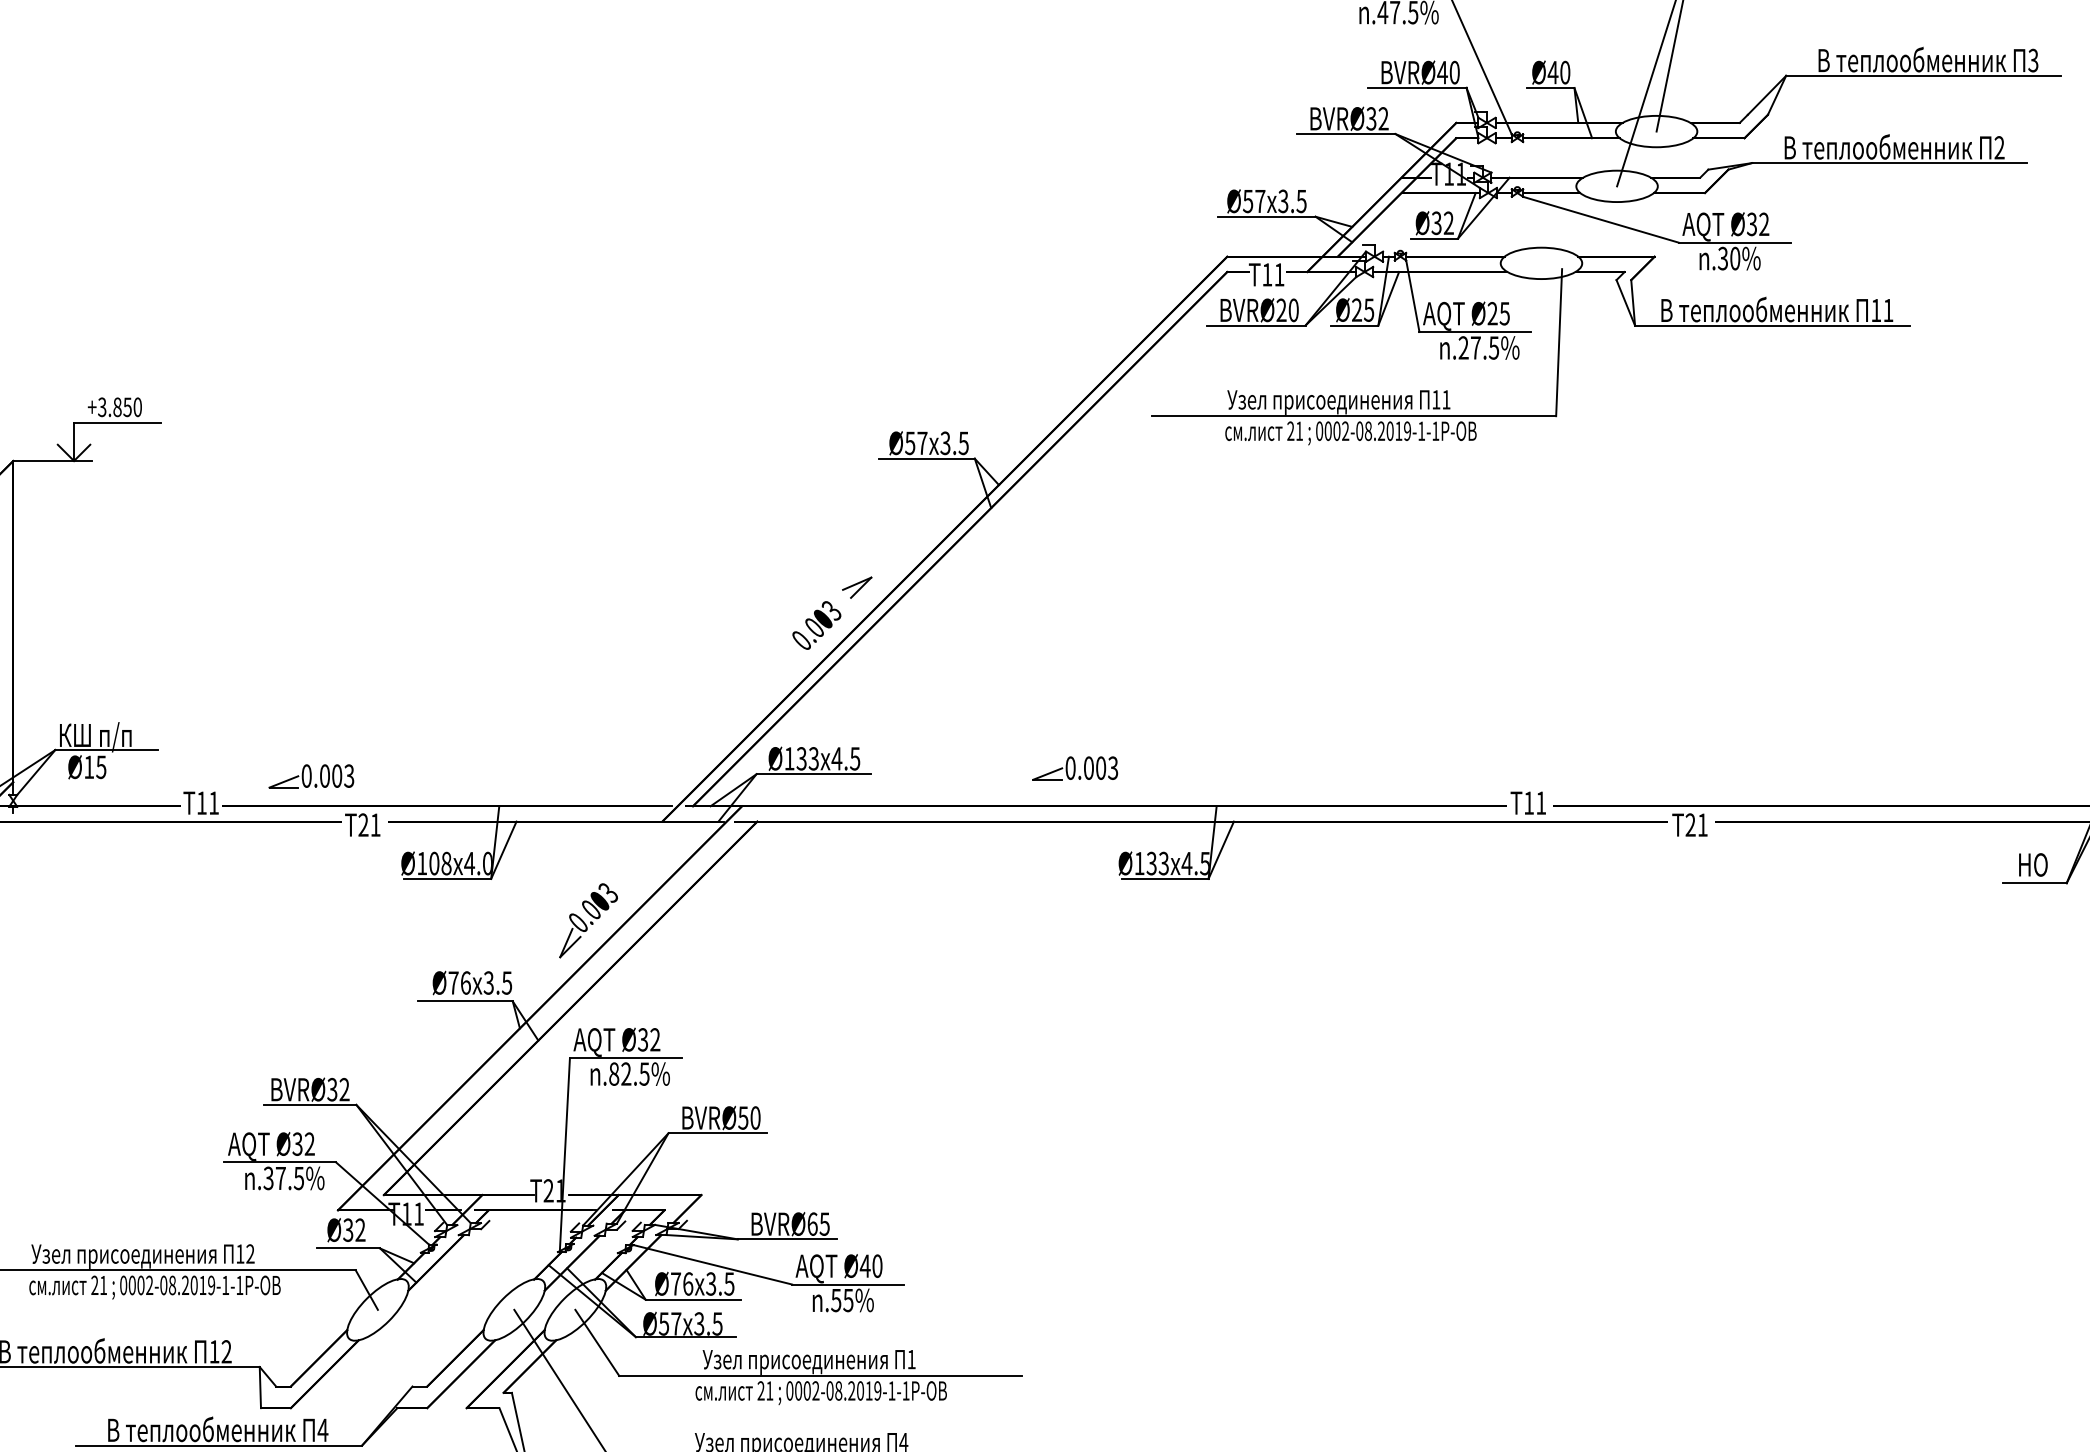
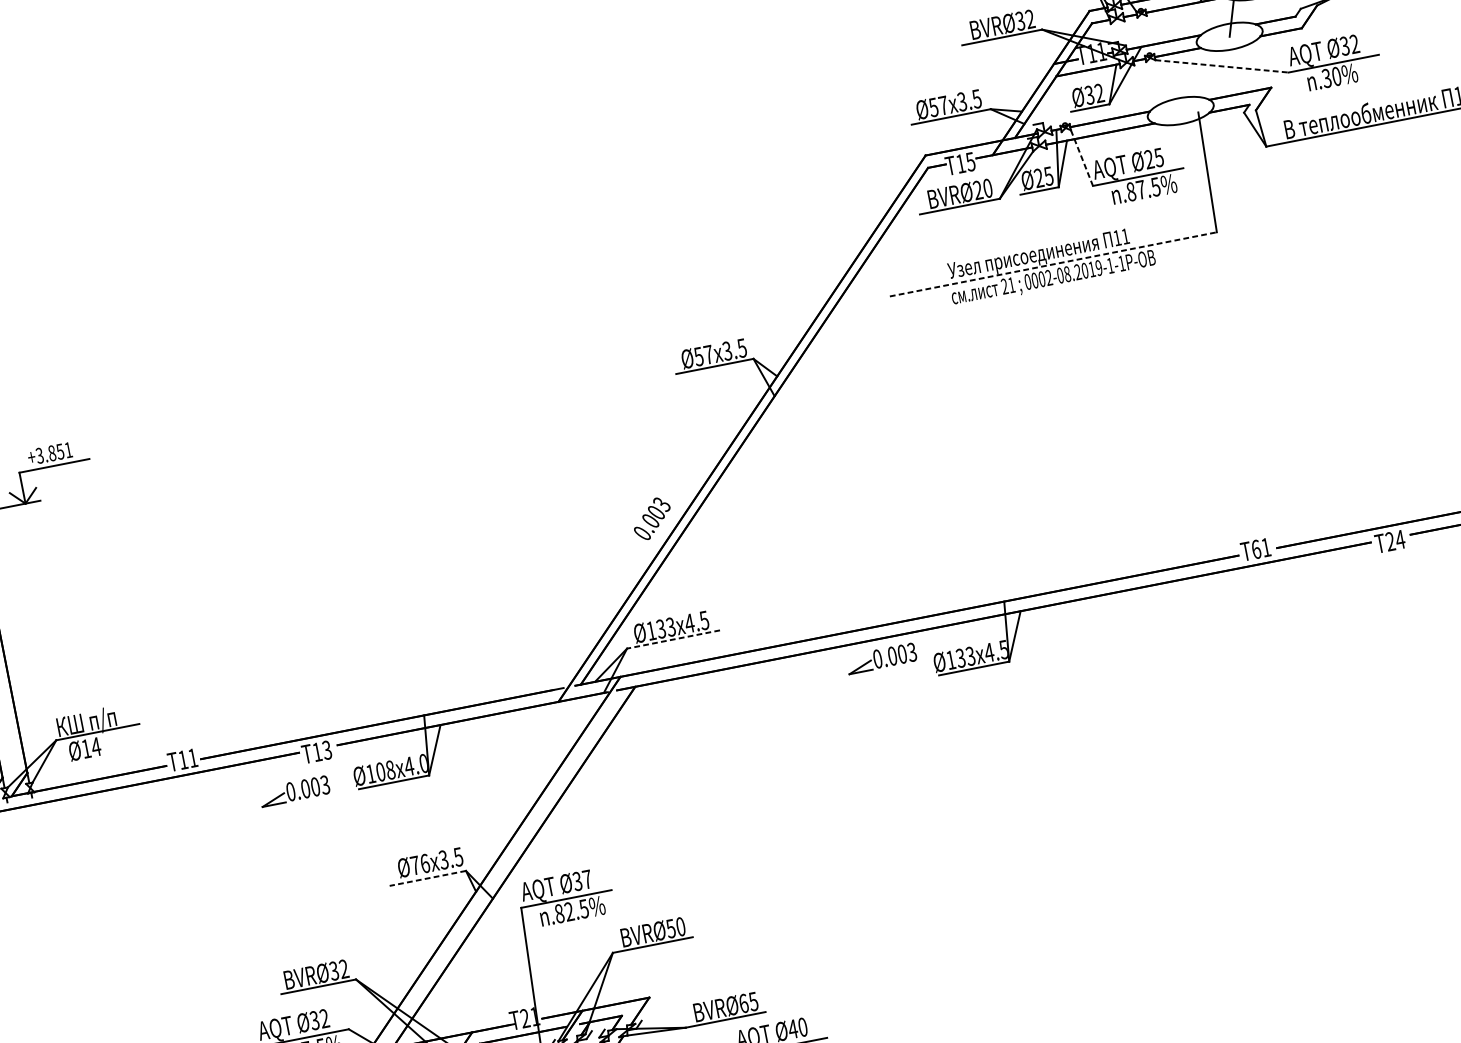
line: (1601, 219) -> (1222, 66), solid -> dashed
text: (1279, 274) -> (970, 161), 11 -> 15
line: (1412, 296) -> (1081, 158), solid -> dashed
text: (1463, 347) -> (1131, 191), n.27.5%%% -> n.87.5%%%
text: (137, 407) -> (68, 450), +3.850 -> +3.851
line: (1354, 416) -> (1053, 264), solid -> dashed
part: (857, 587) -> (679, 481), removed
text: (100, 767) -> (95, 747), Ø15 -> Ø14
part: (1075, 768) -> (881, 658), moved
line: (813, 774) -> (673, 639), solid -> dashed
part: (311, 776) -> (294, 791), moved
text: (1529, 802) -> (1256, 548), 11 -> 61
text: (369, 824) -> (322, 750), 21 -> 13
text: (1702, 824) -> (1399, 539), 21 -> 24
part: (588, 920) -> (514, 793), removed
line: (465, 1001) -> (427, 878), solid -> dashed
text: (655, 1039) -> (587, 879), Ø32 -> Ø37

